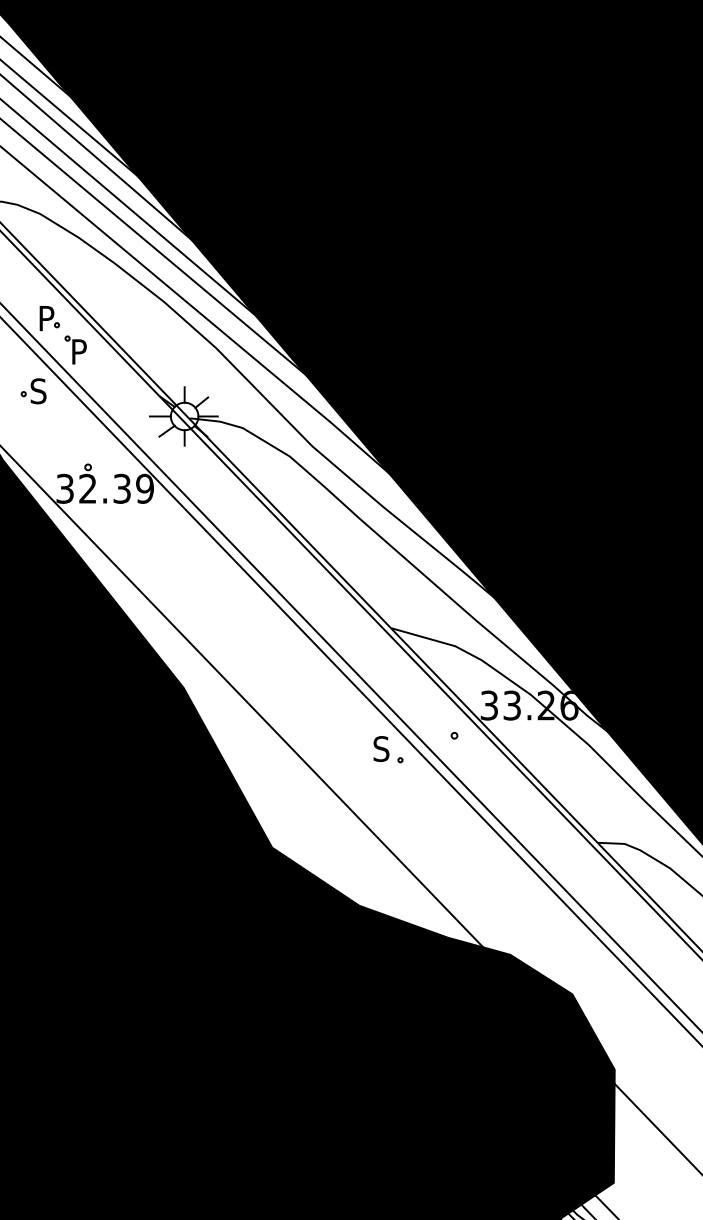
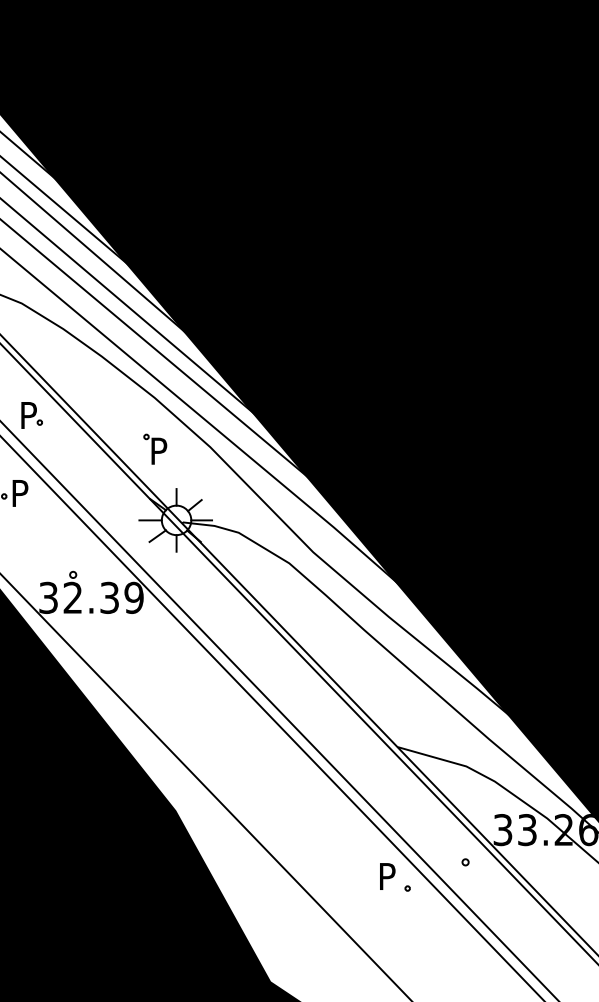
part: (75, 349) -> (154, 448), moved
text: (38, 391) -> (20, 493), S -> P
text: (381, 749) -> (387, 877), S -> P

